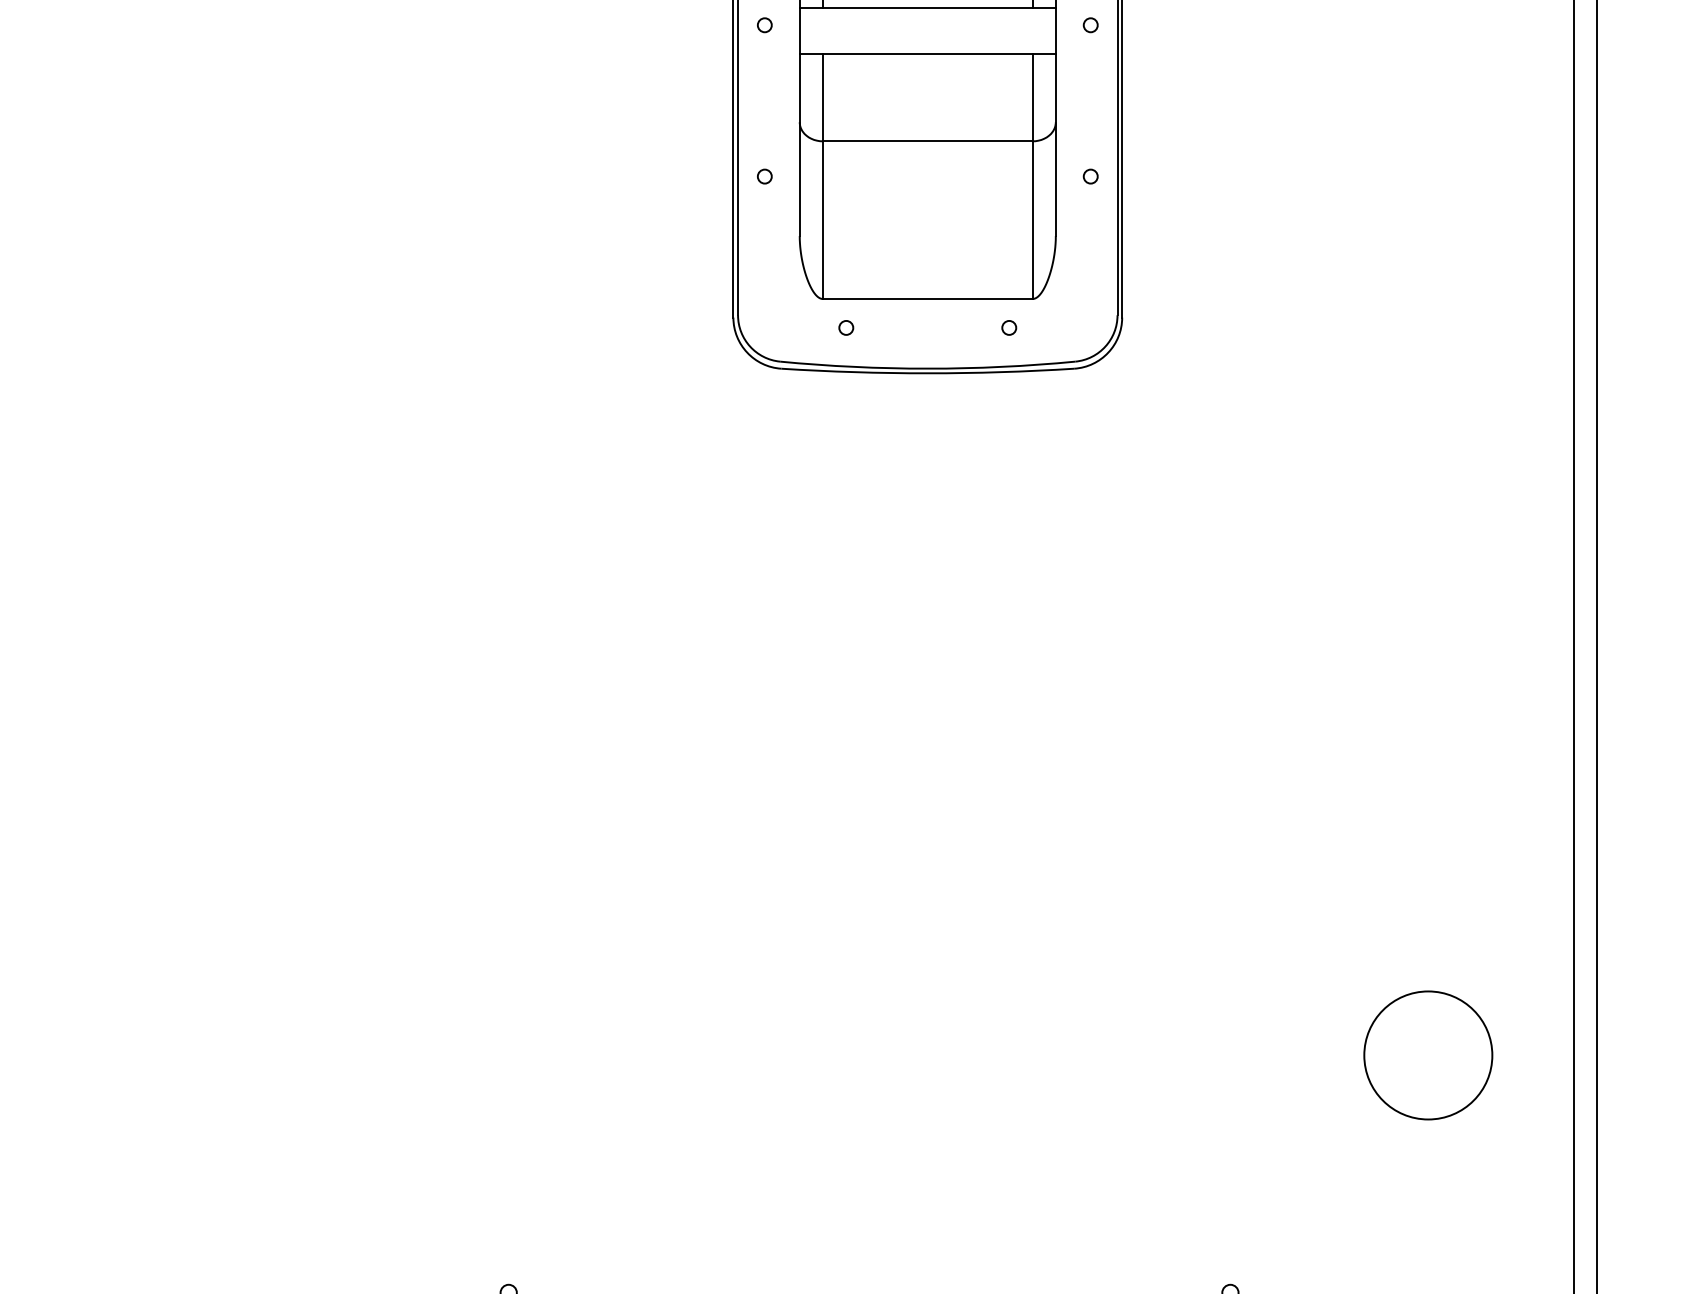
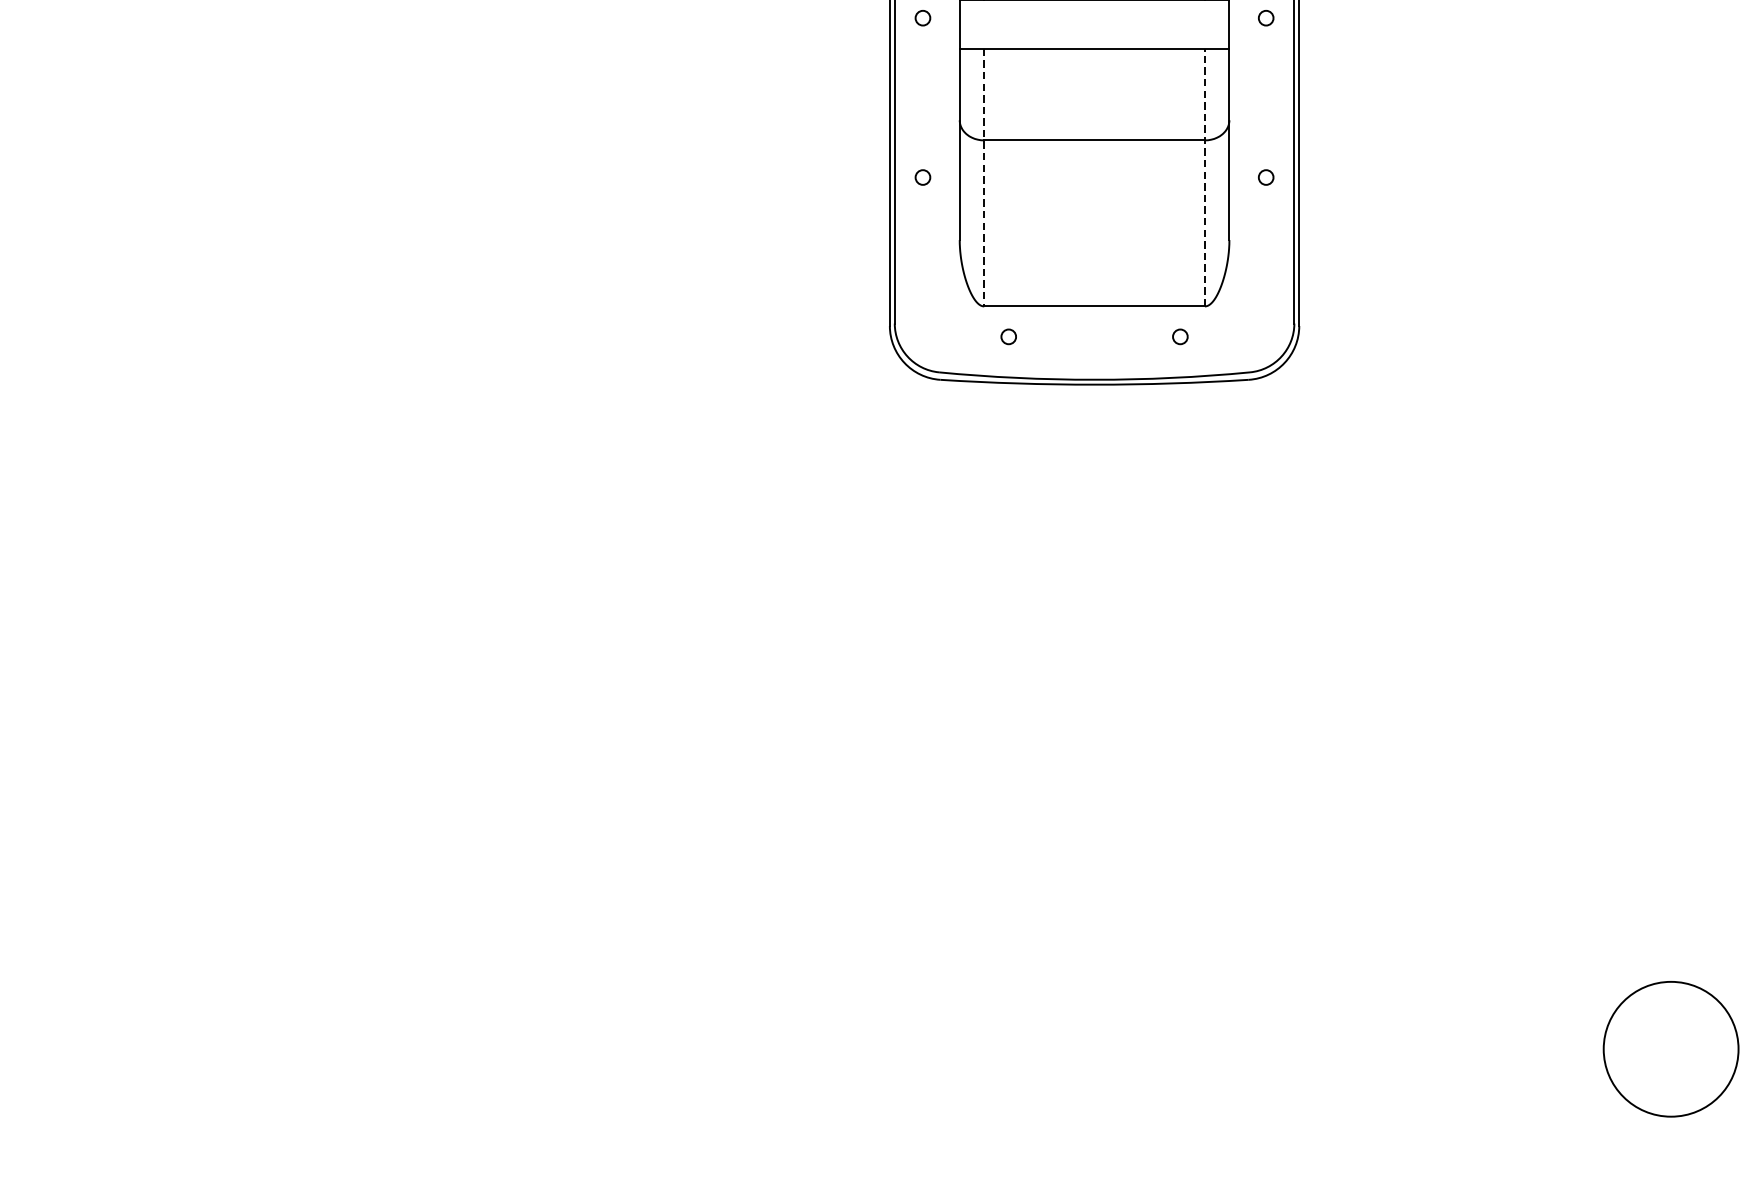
line: (1032, 176) -> (1204, 177), solid -> dashed
line: (823, 177) -> (984, 178), solid -> dashed
circle: (1428, 1055) -> (1671, 1049), moved

